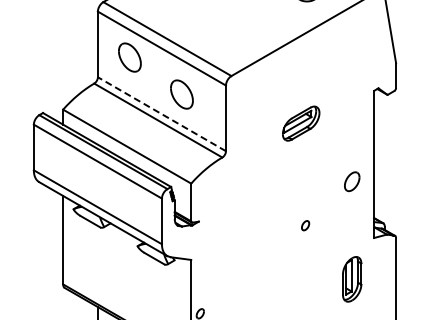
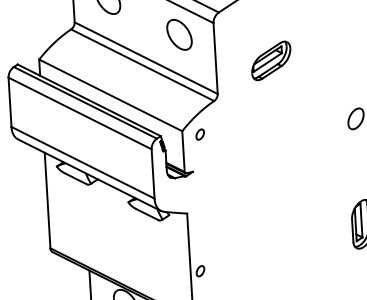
part: (181, 94) -> (179, 34), moved
line: (161, 114) -> (145, 58), dashed -> solid
part: (301, 123) -> (271, 60), moved
part: (305, 225) -> (200, 134), moved

